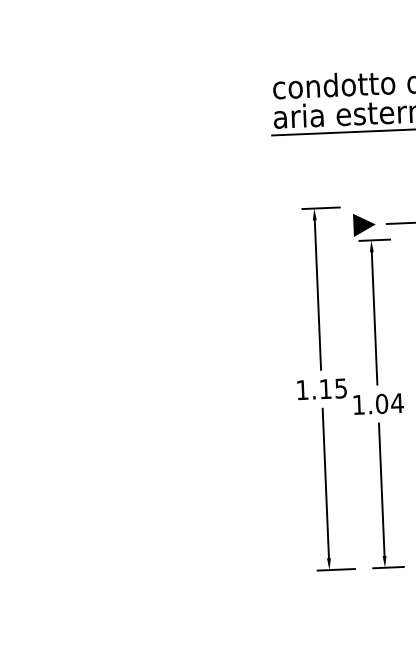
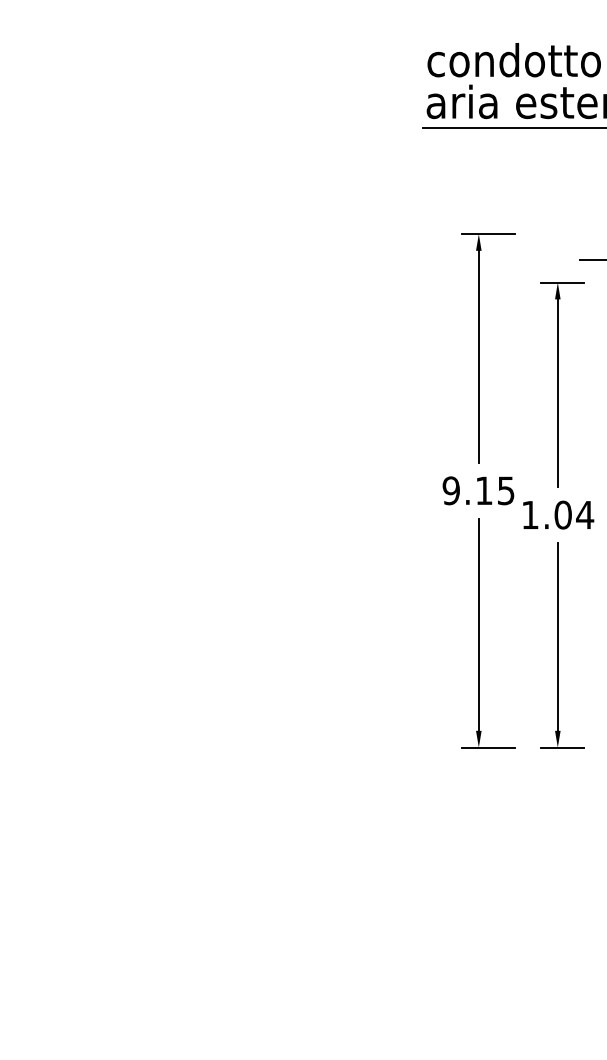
line: (364, 225) -> (548, 260), removed
text: (301, 389) -> (450, 490), 1.15 -> 9.15

